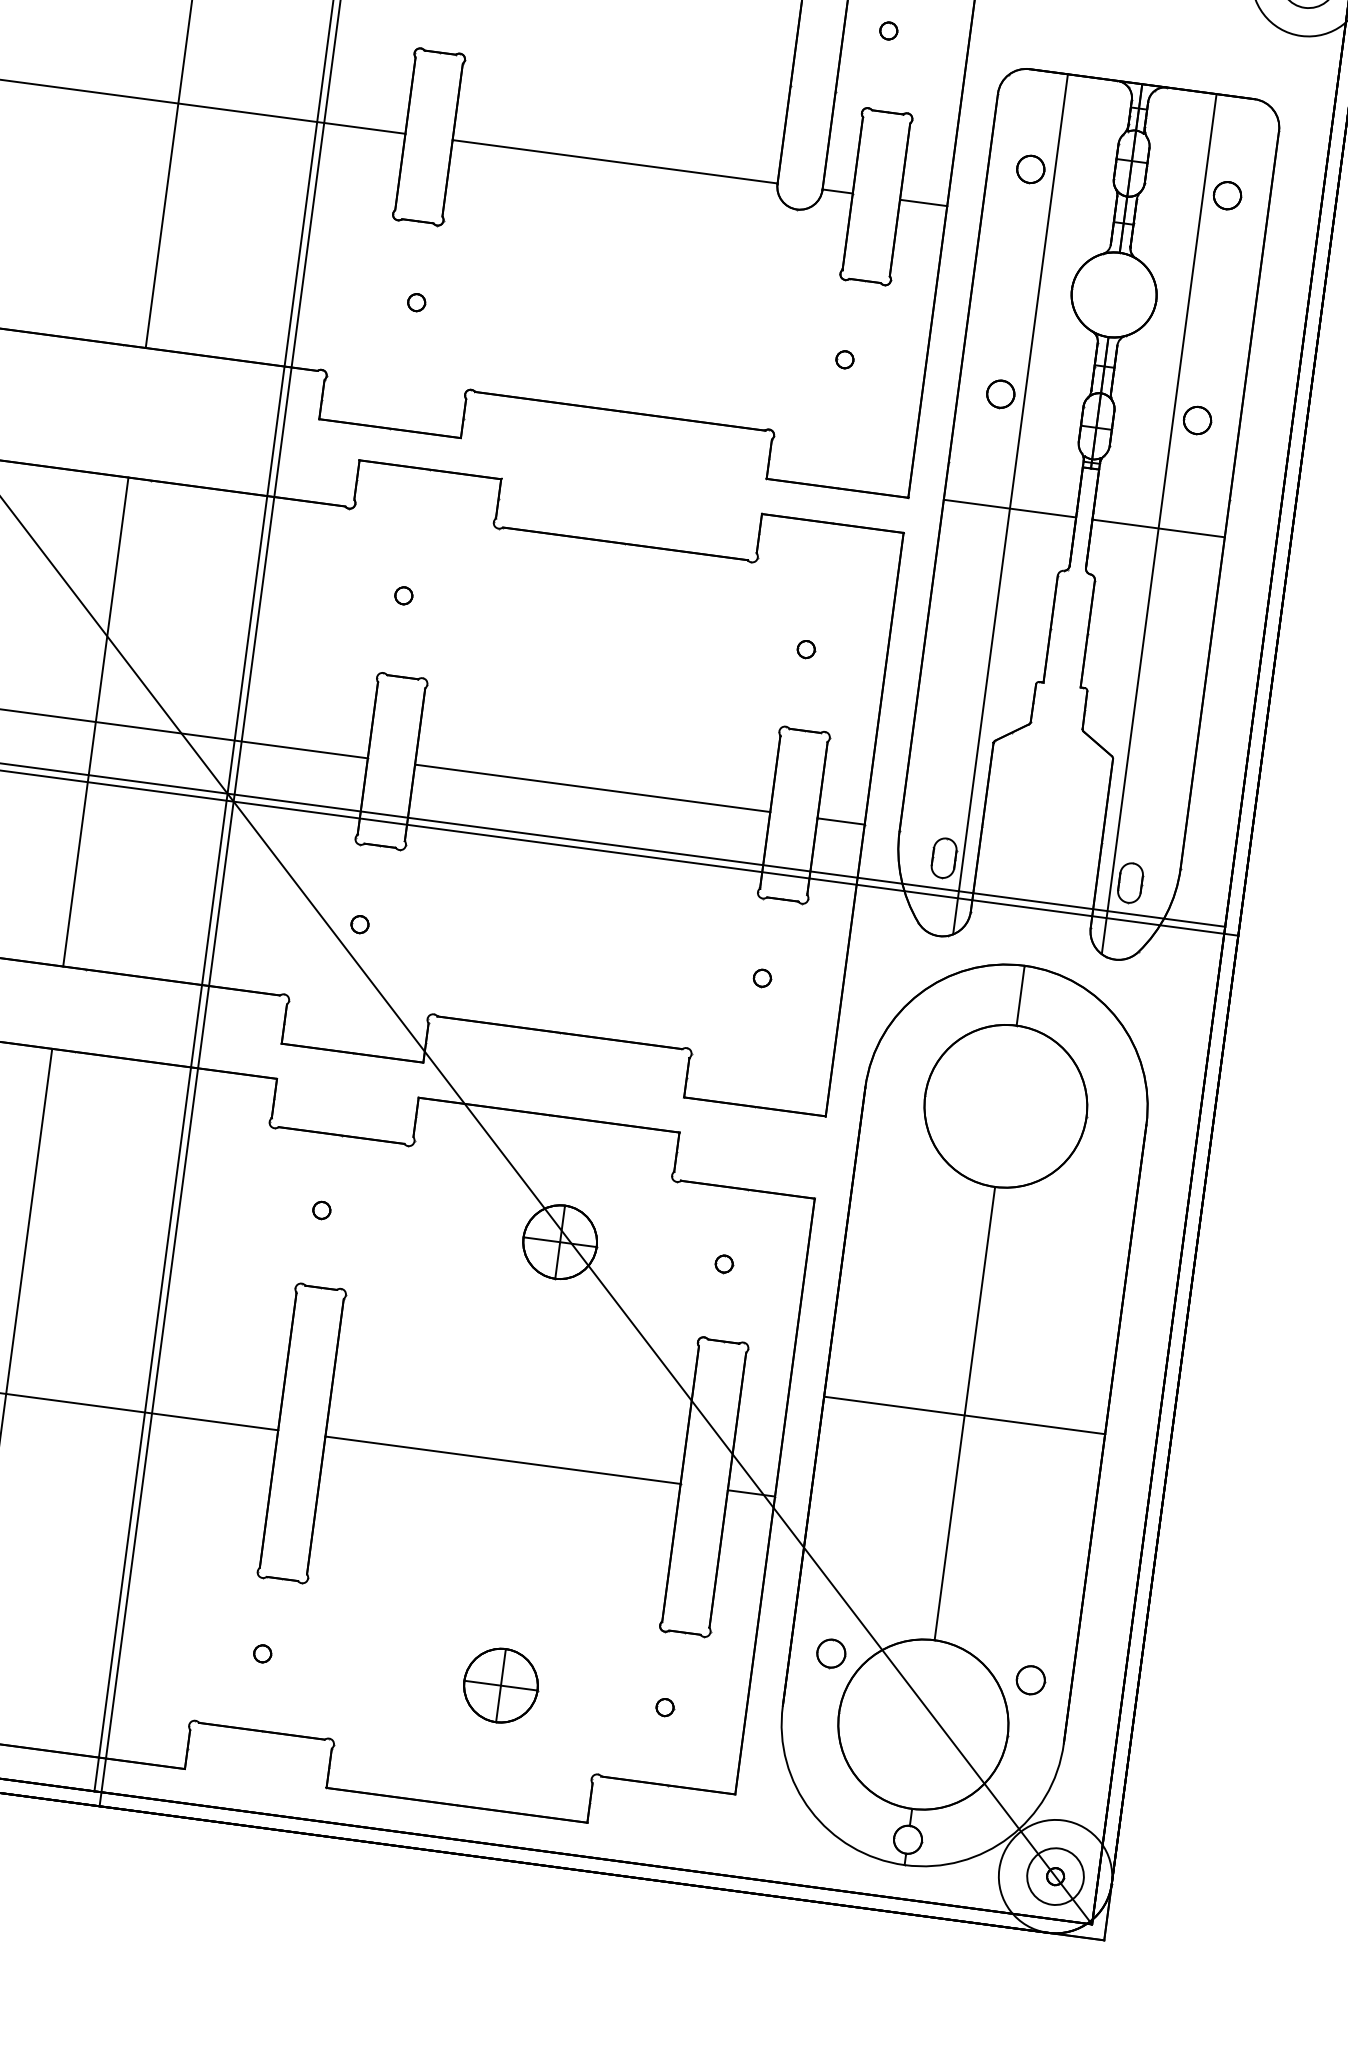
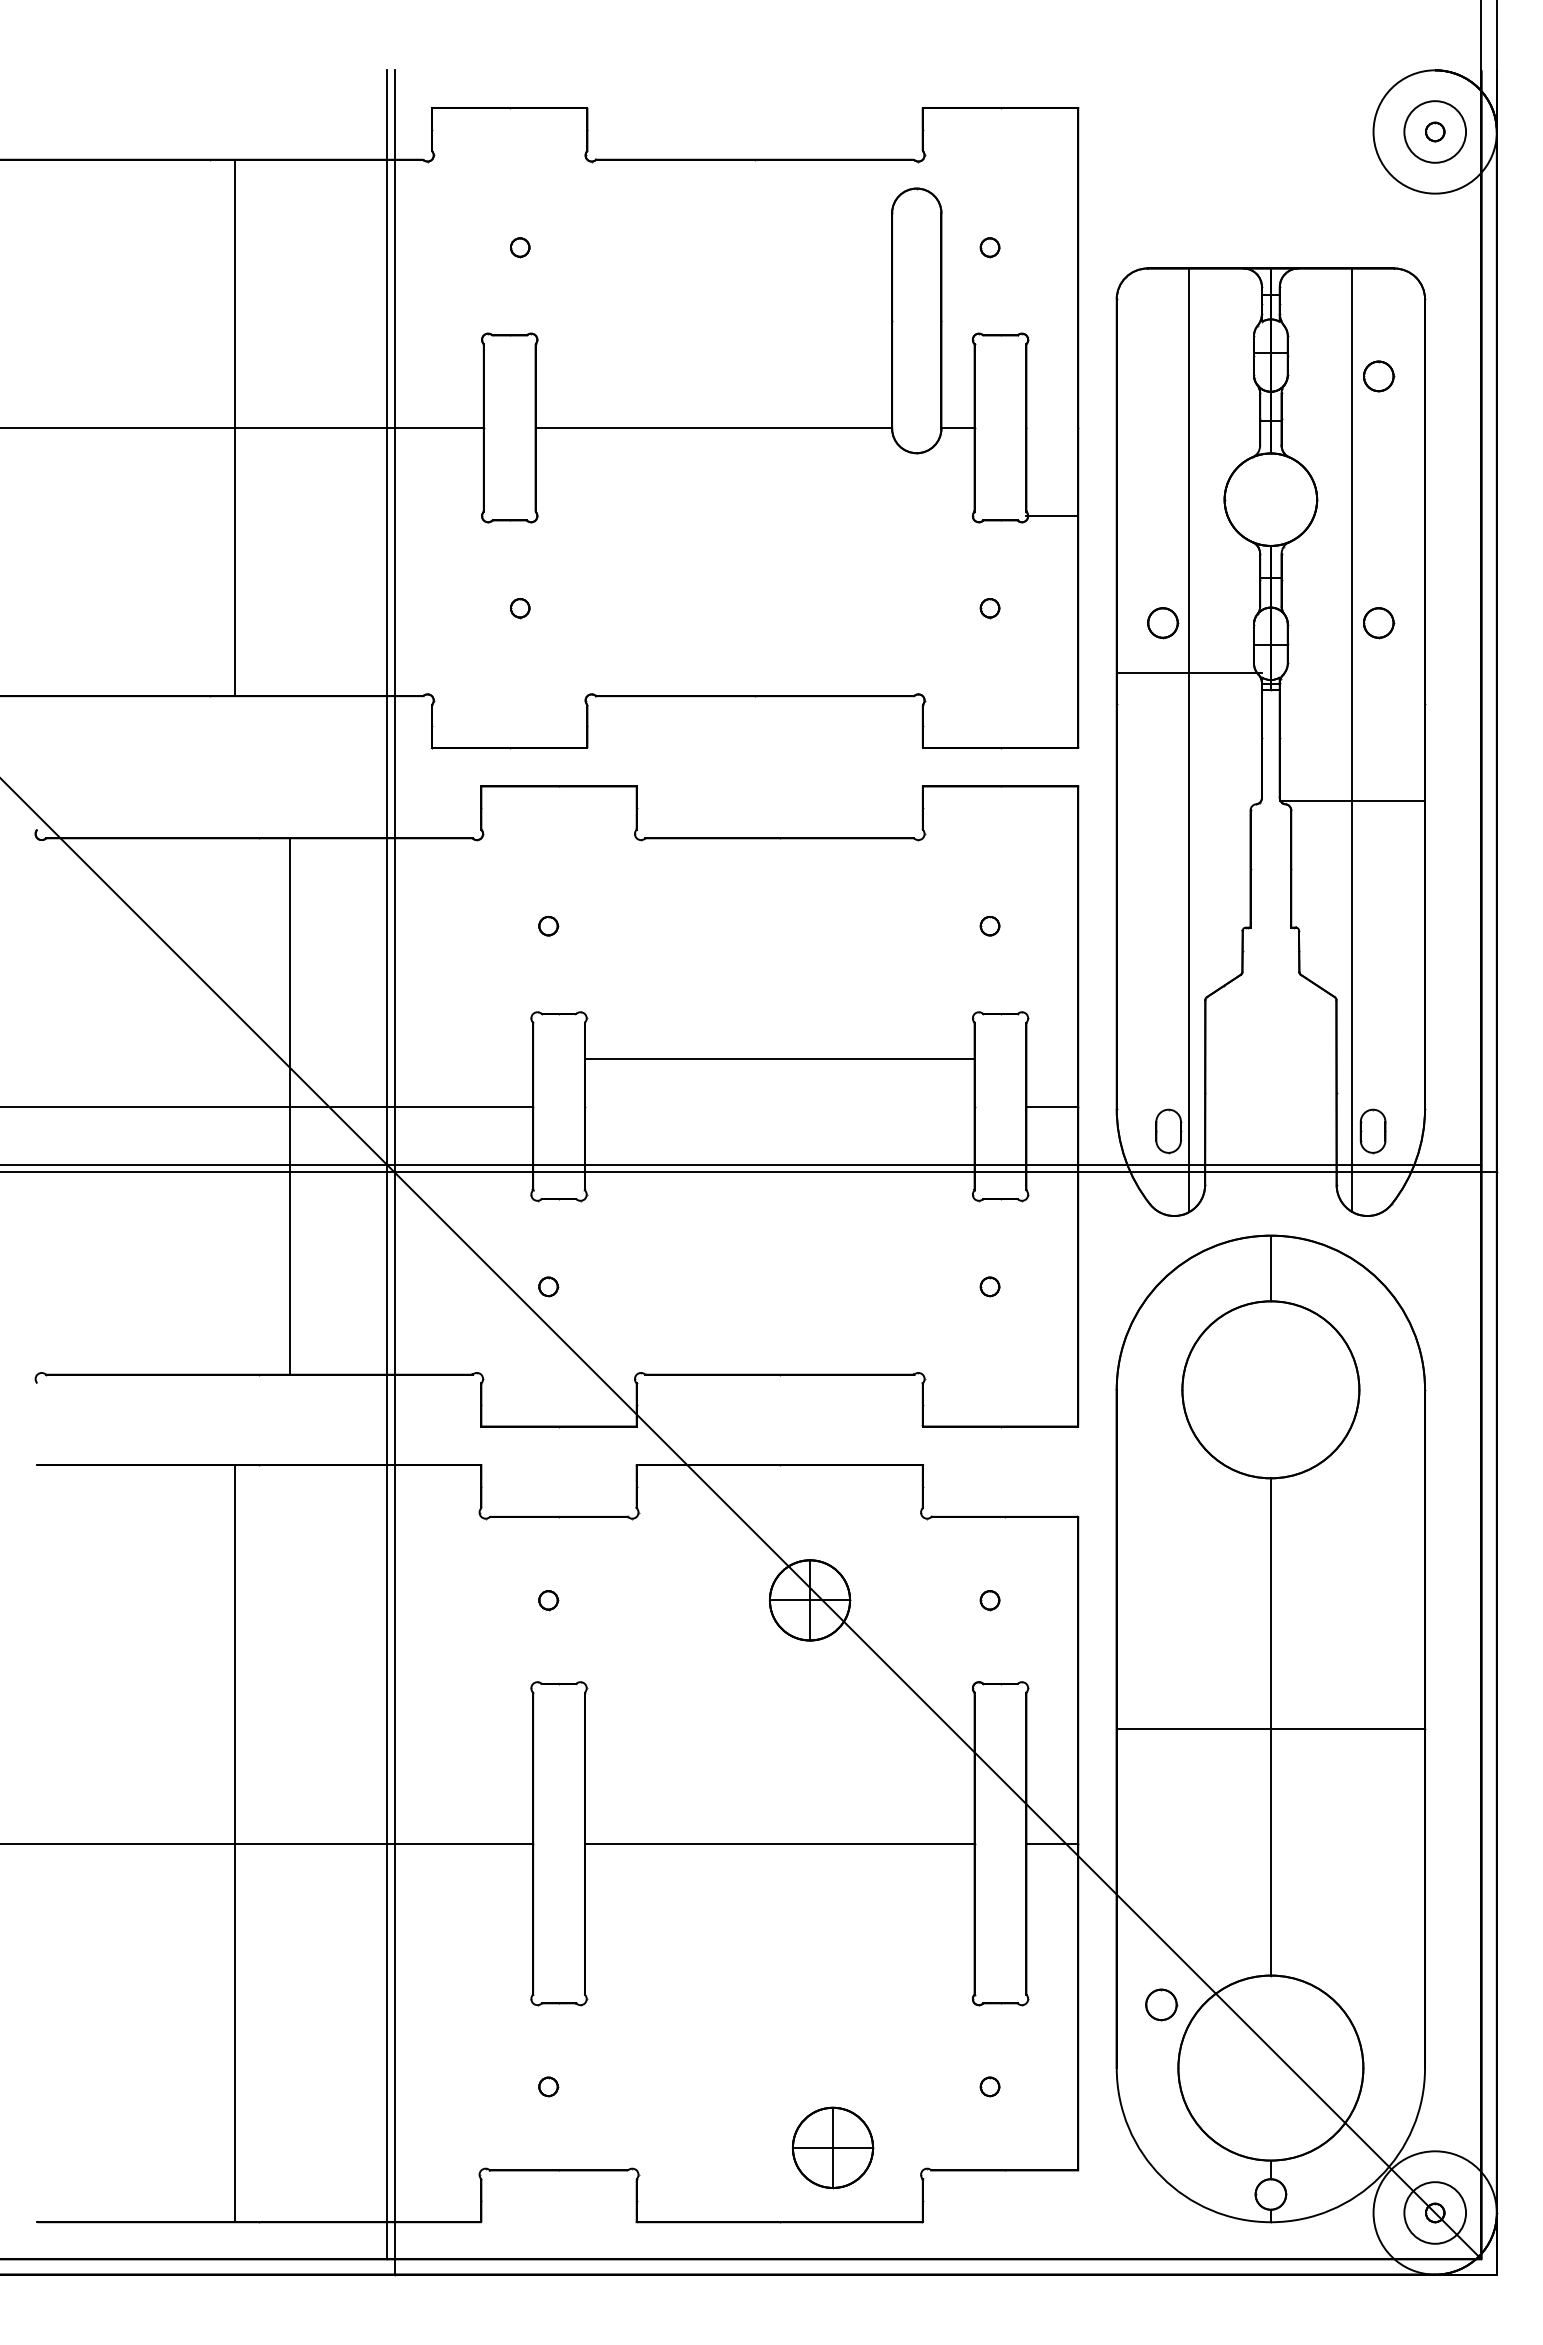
part: (1031, 169) -> (1163, 376), removed
line: (923, 202) -> (1052, 515), moved
line: (1009, 508) -> (1188, 673), moved
line: (1158, 528) -> (1352, 801), moved
line: (95, 722) -> (289, 1106), moved
line: (592, 788) -> (779, 1058), moved
part: (1031, 1679) -> (1380, 2004), removed
part: (501, 1685) -> (833, 2147), moved

